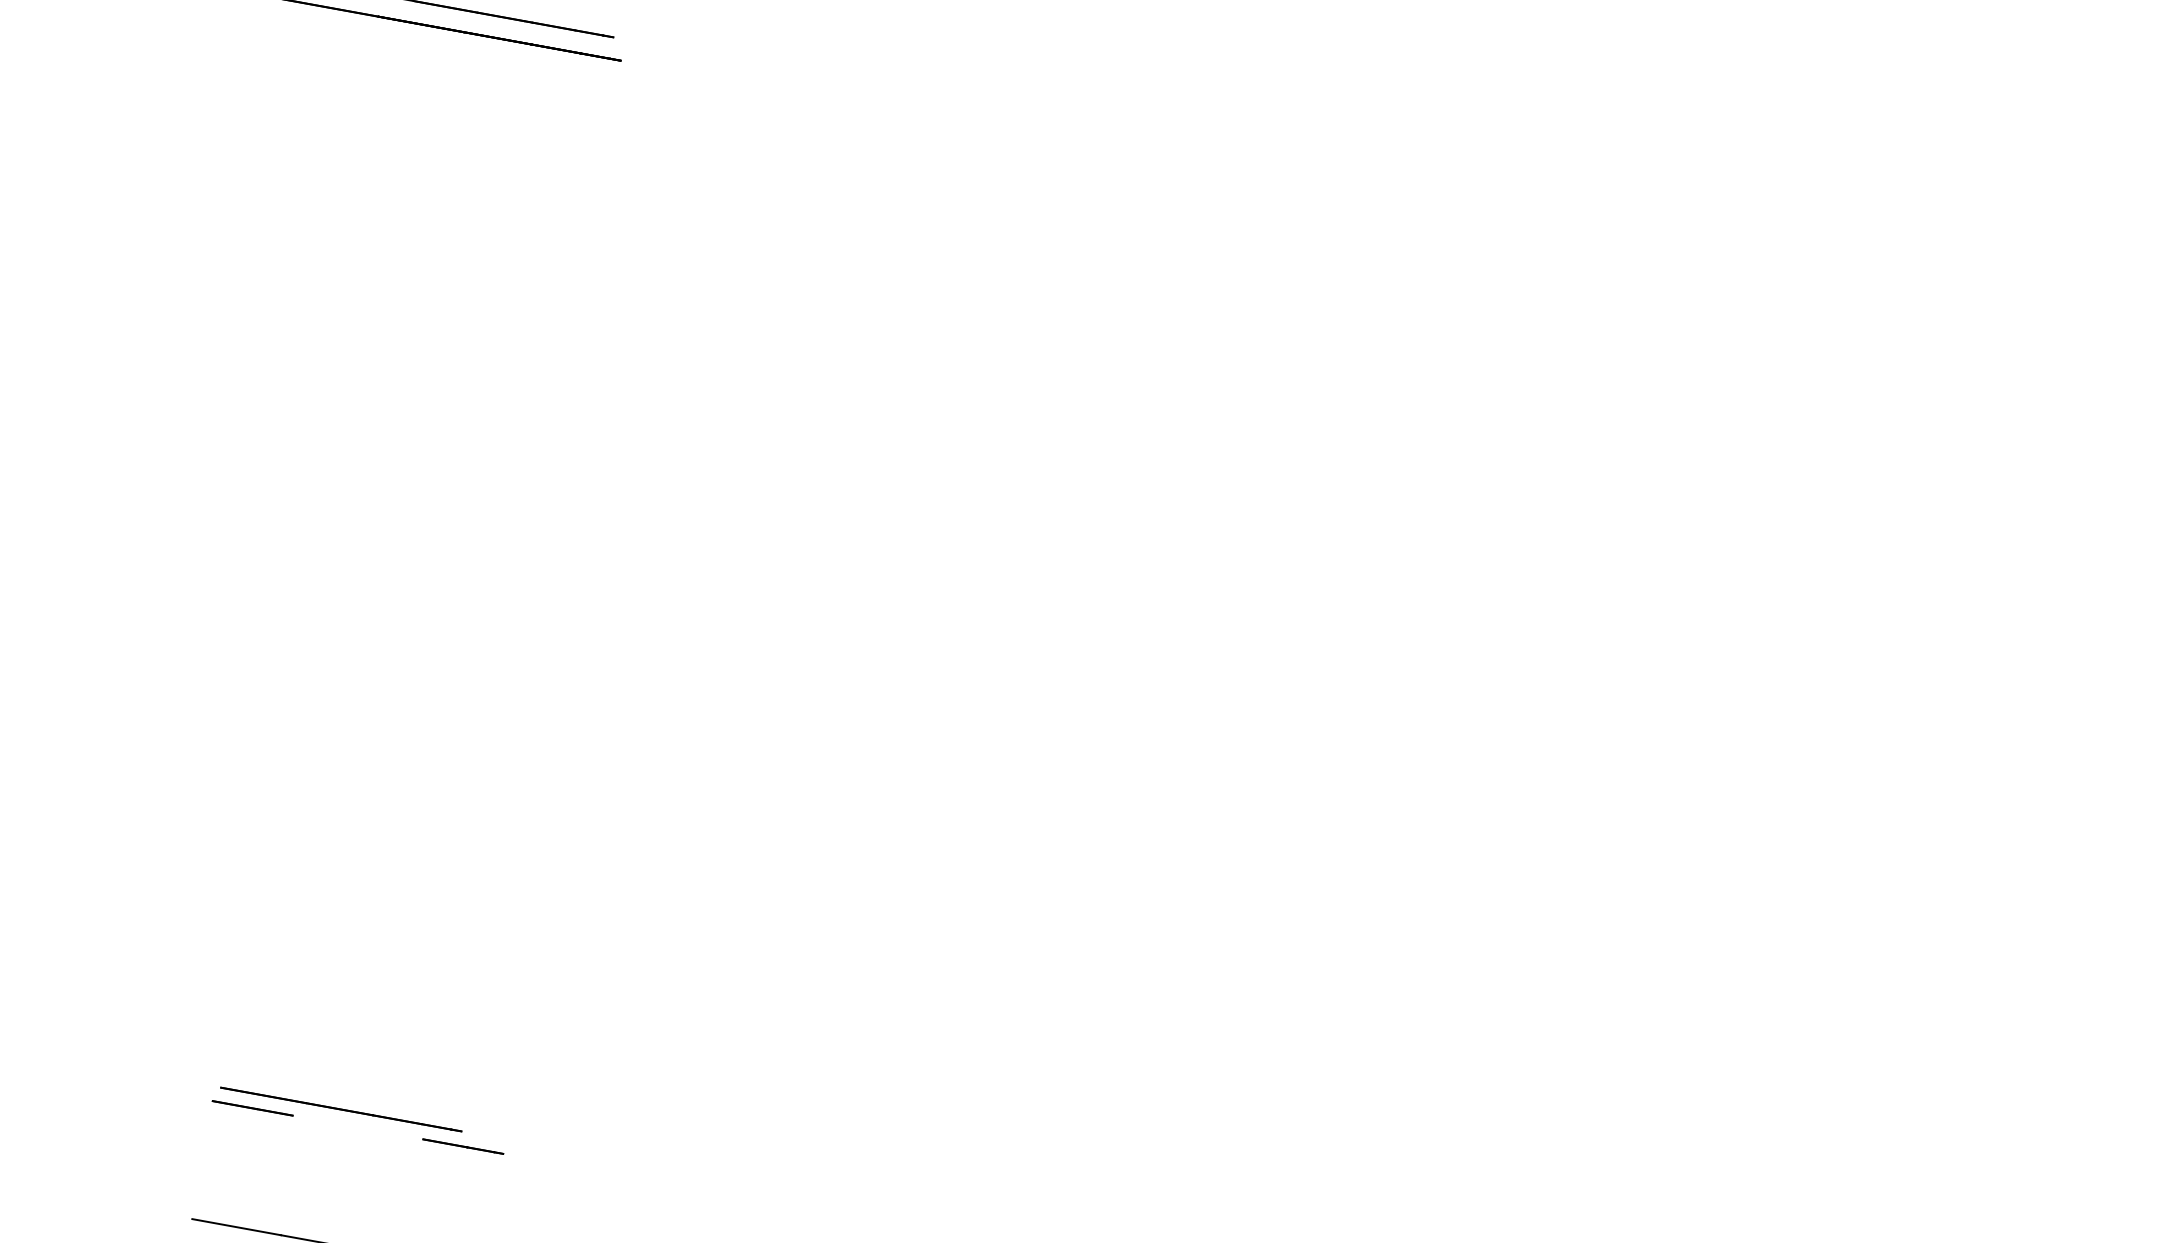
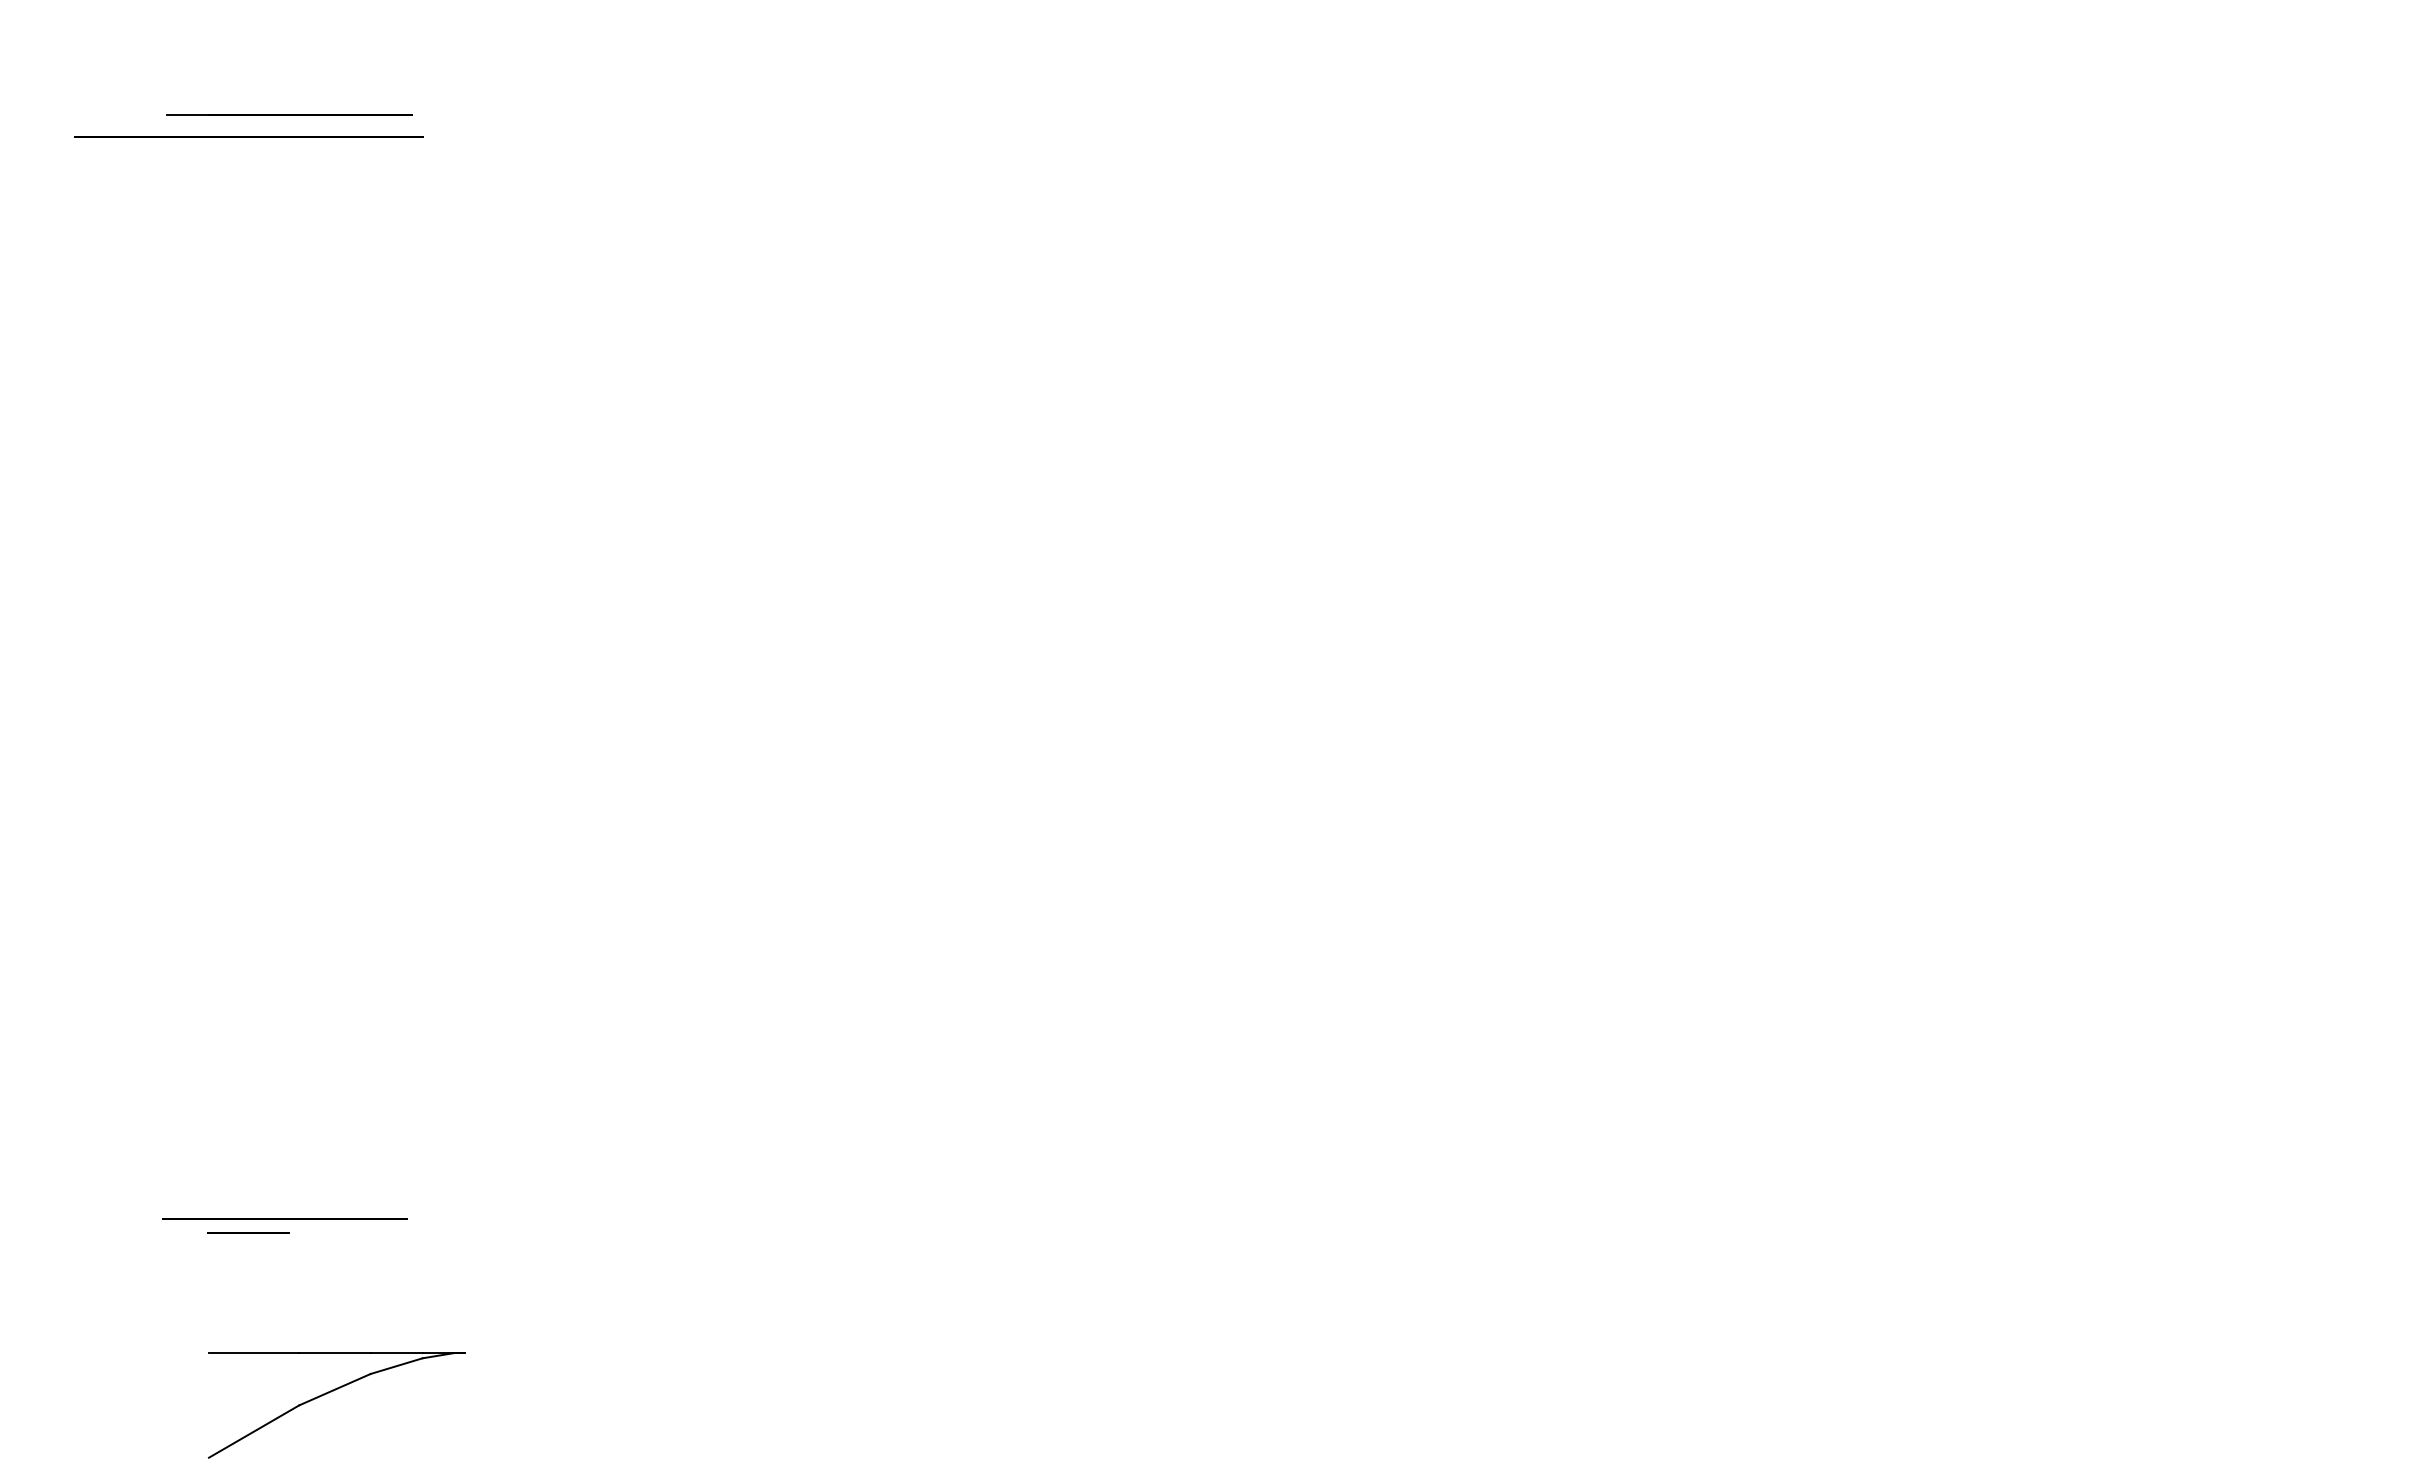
line: (340, 1109) -> (284, 1218), moved
line: (463, 1145) -> (462, 1232), removed

